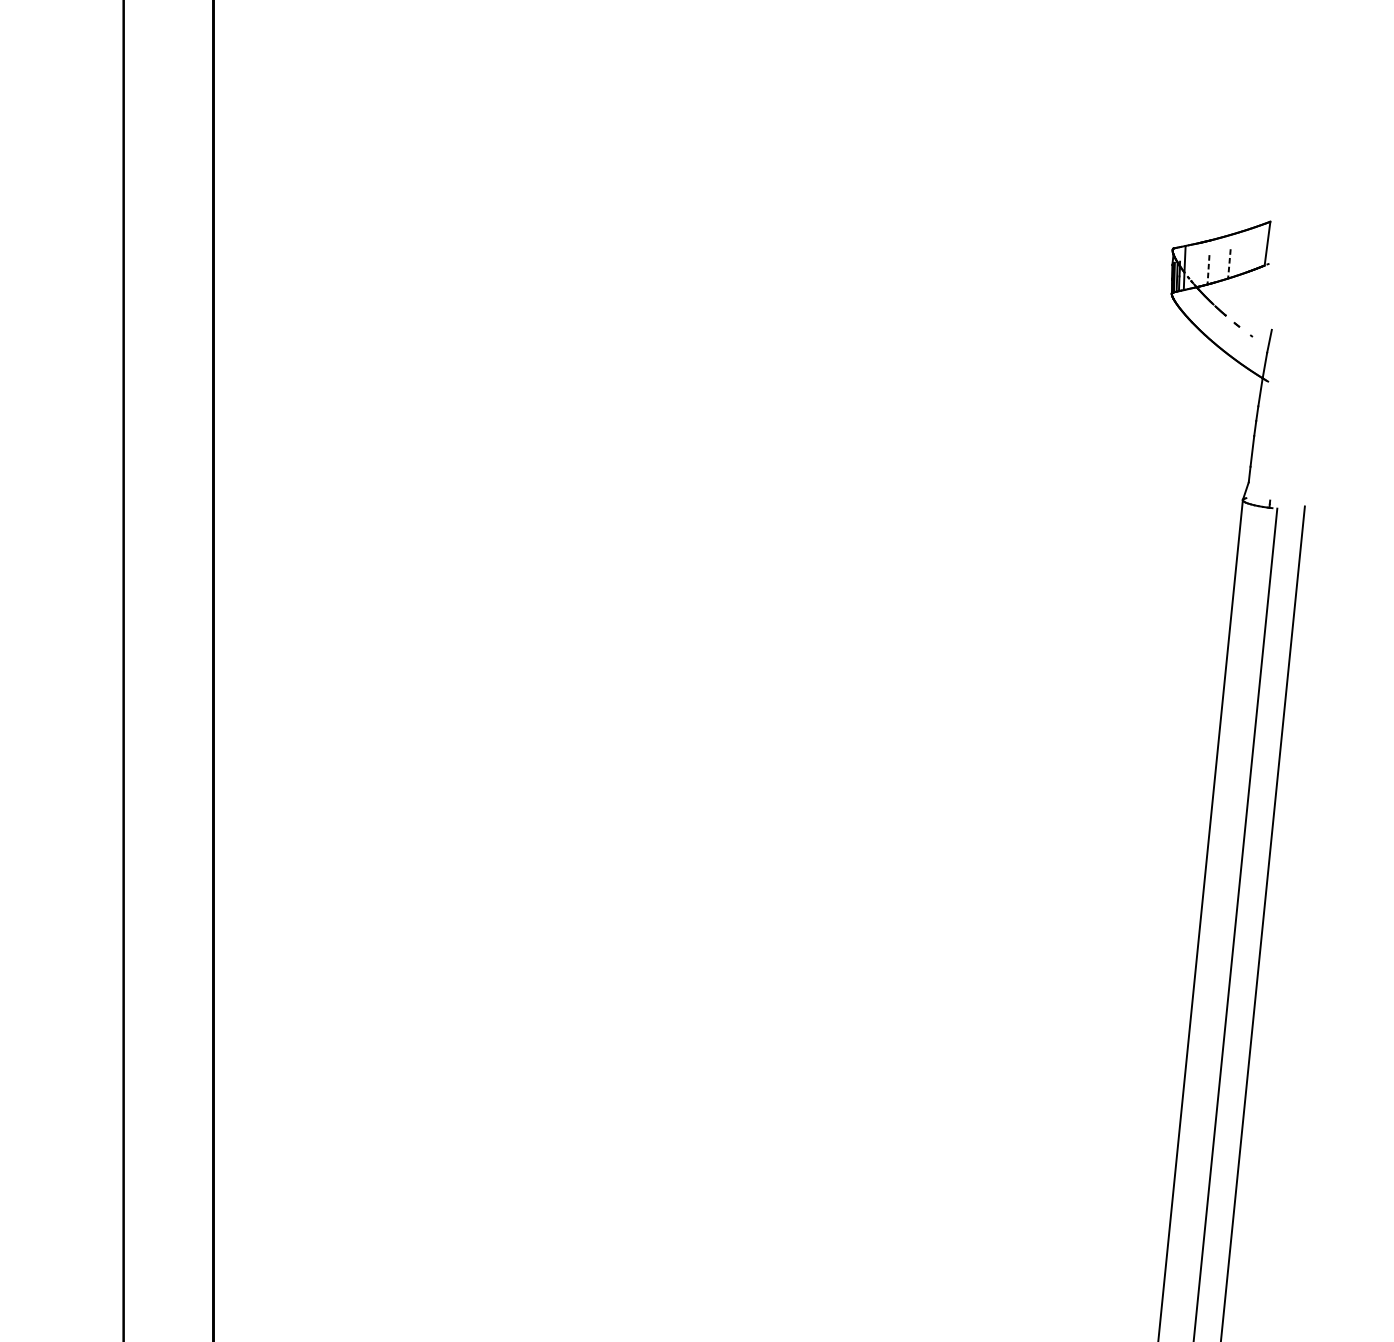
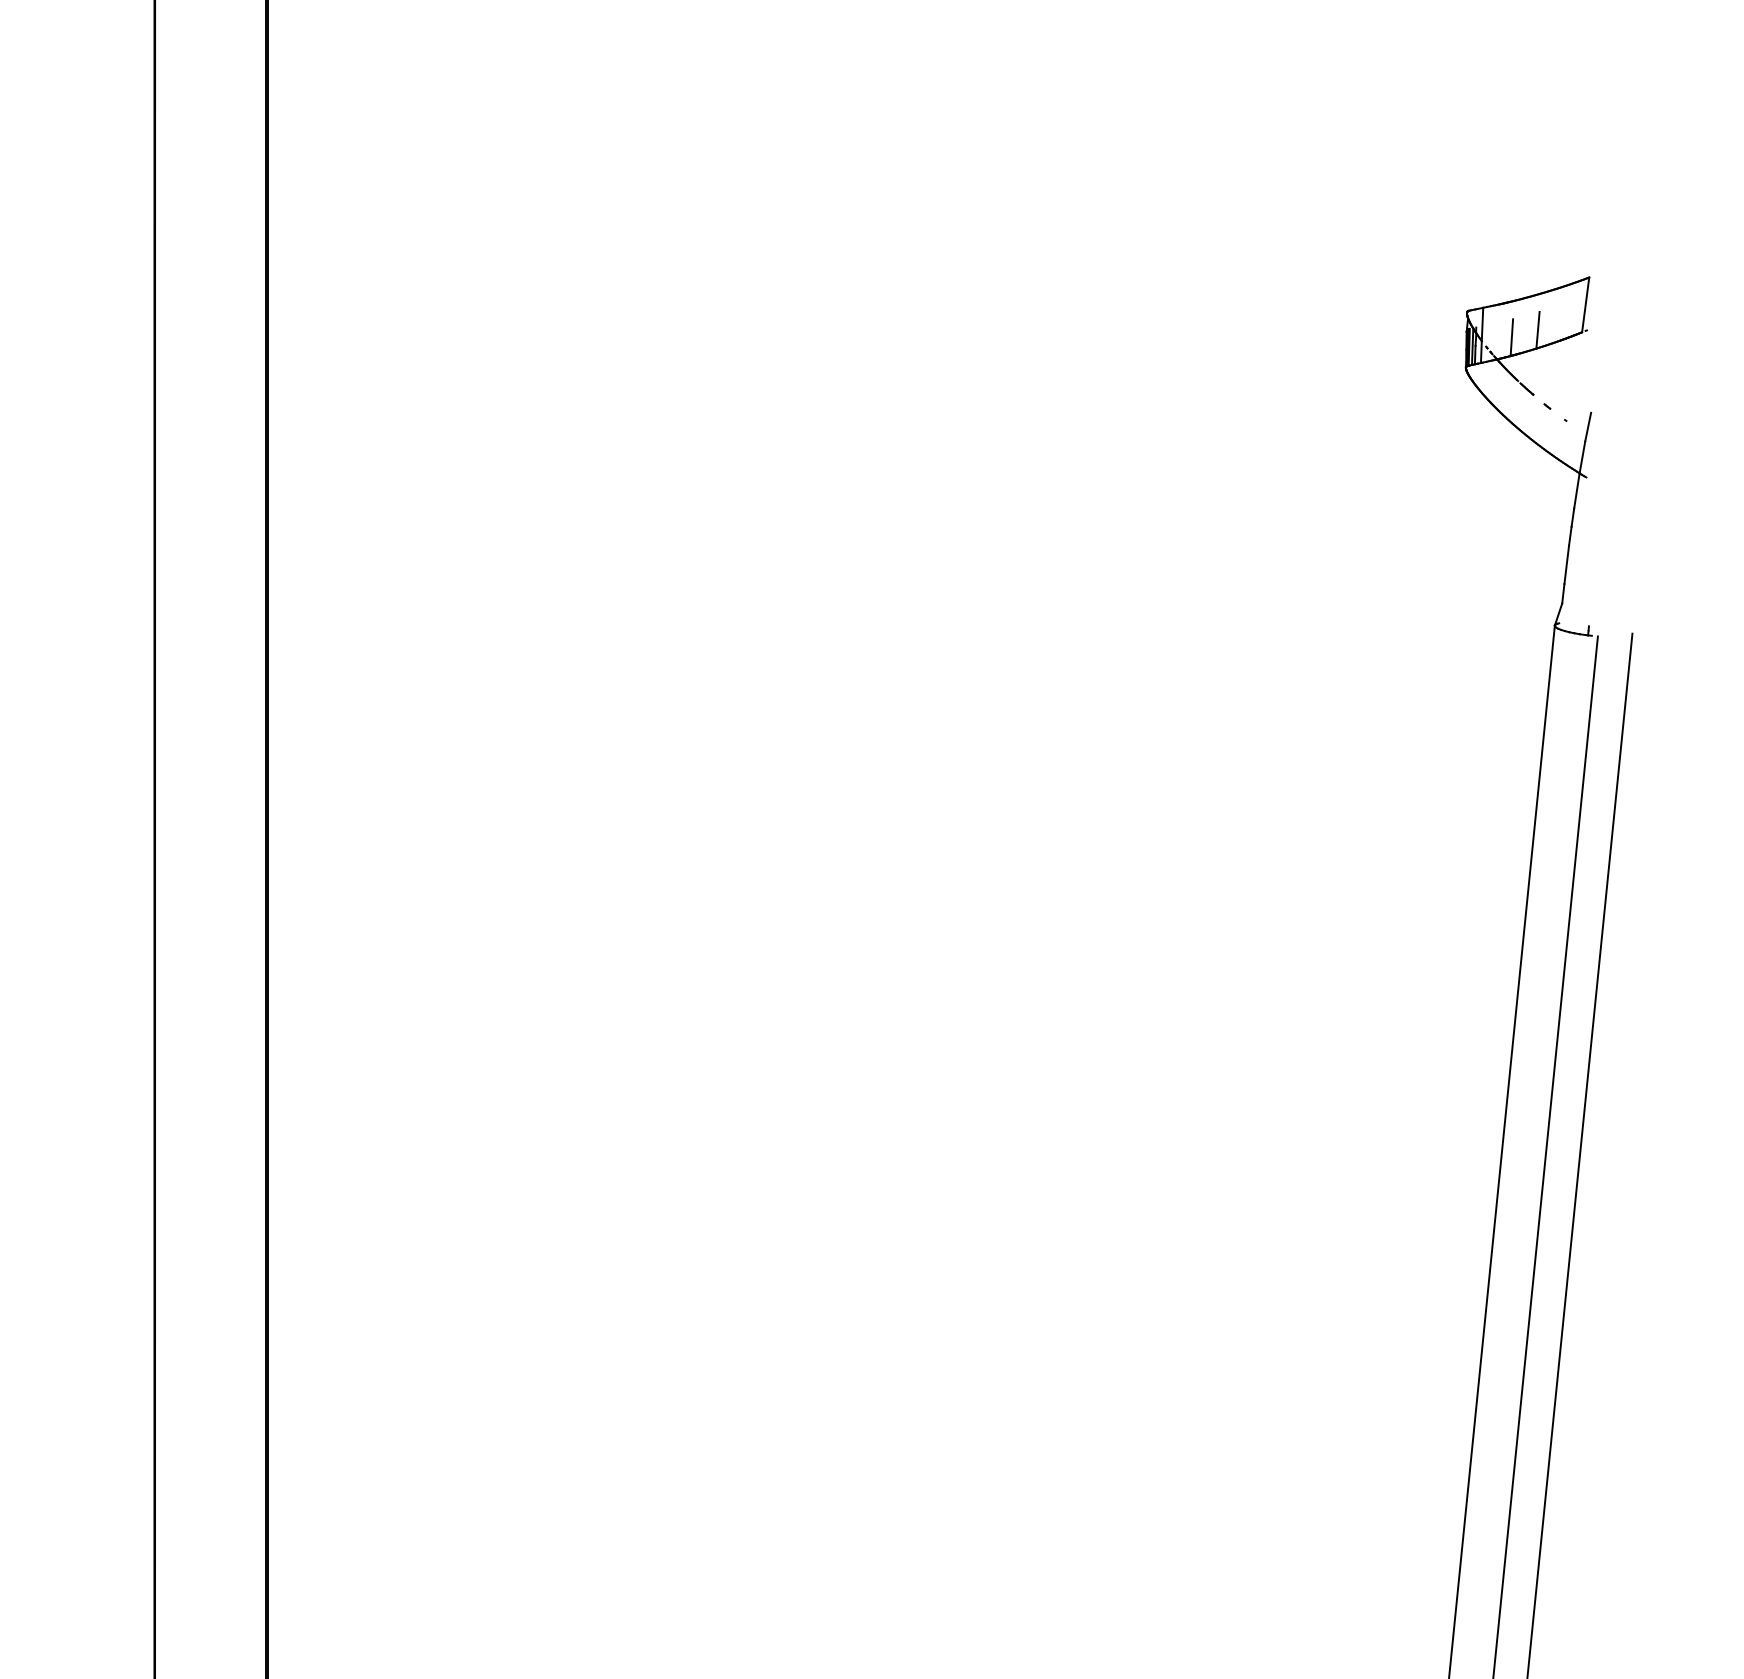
line: (1229, 264) -> (1537, 330), dashed -> solid
line: (1208, 270) -> (1511, 338), dashed -> solid

